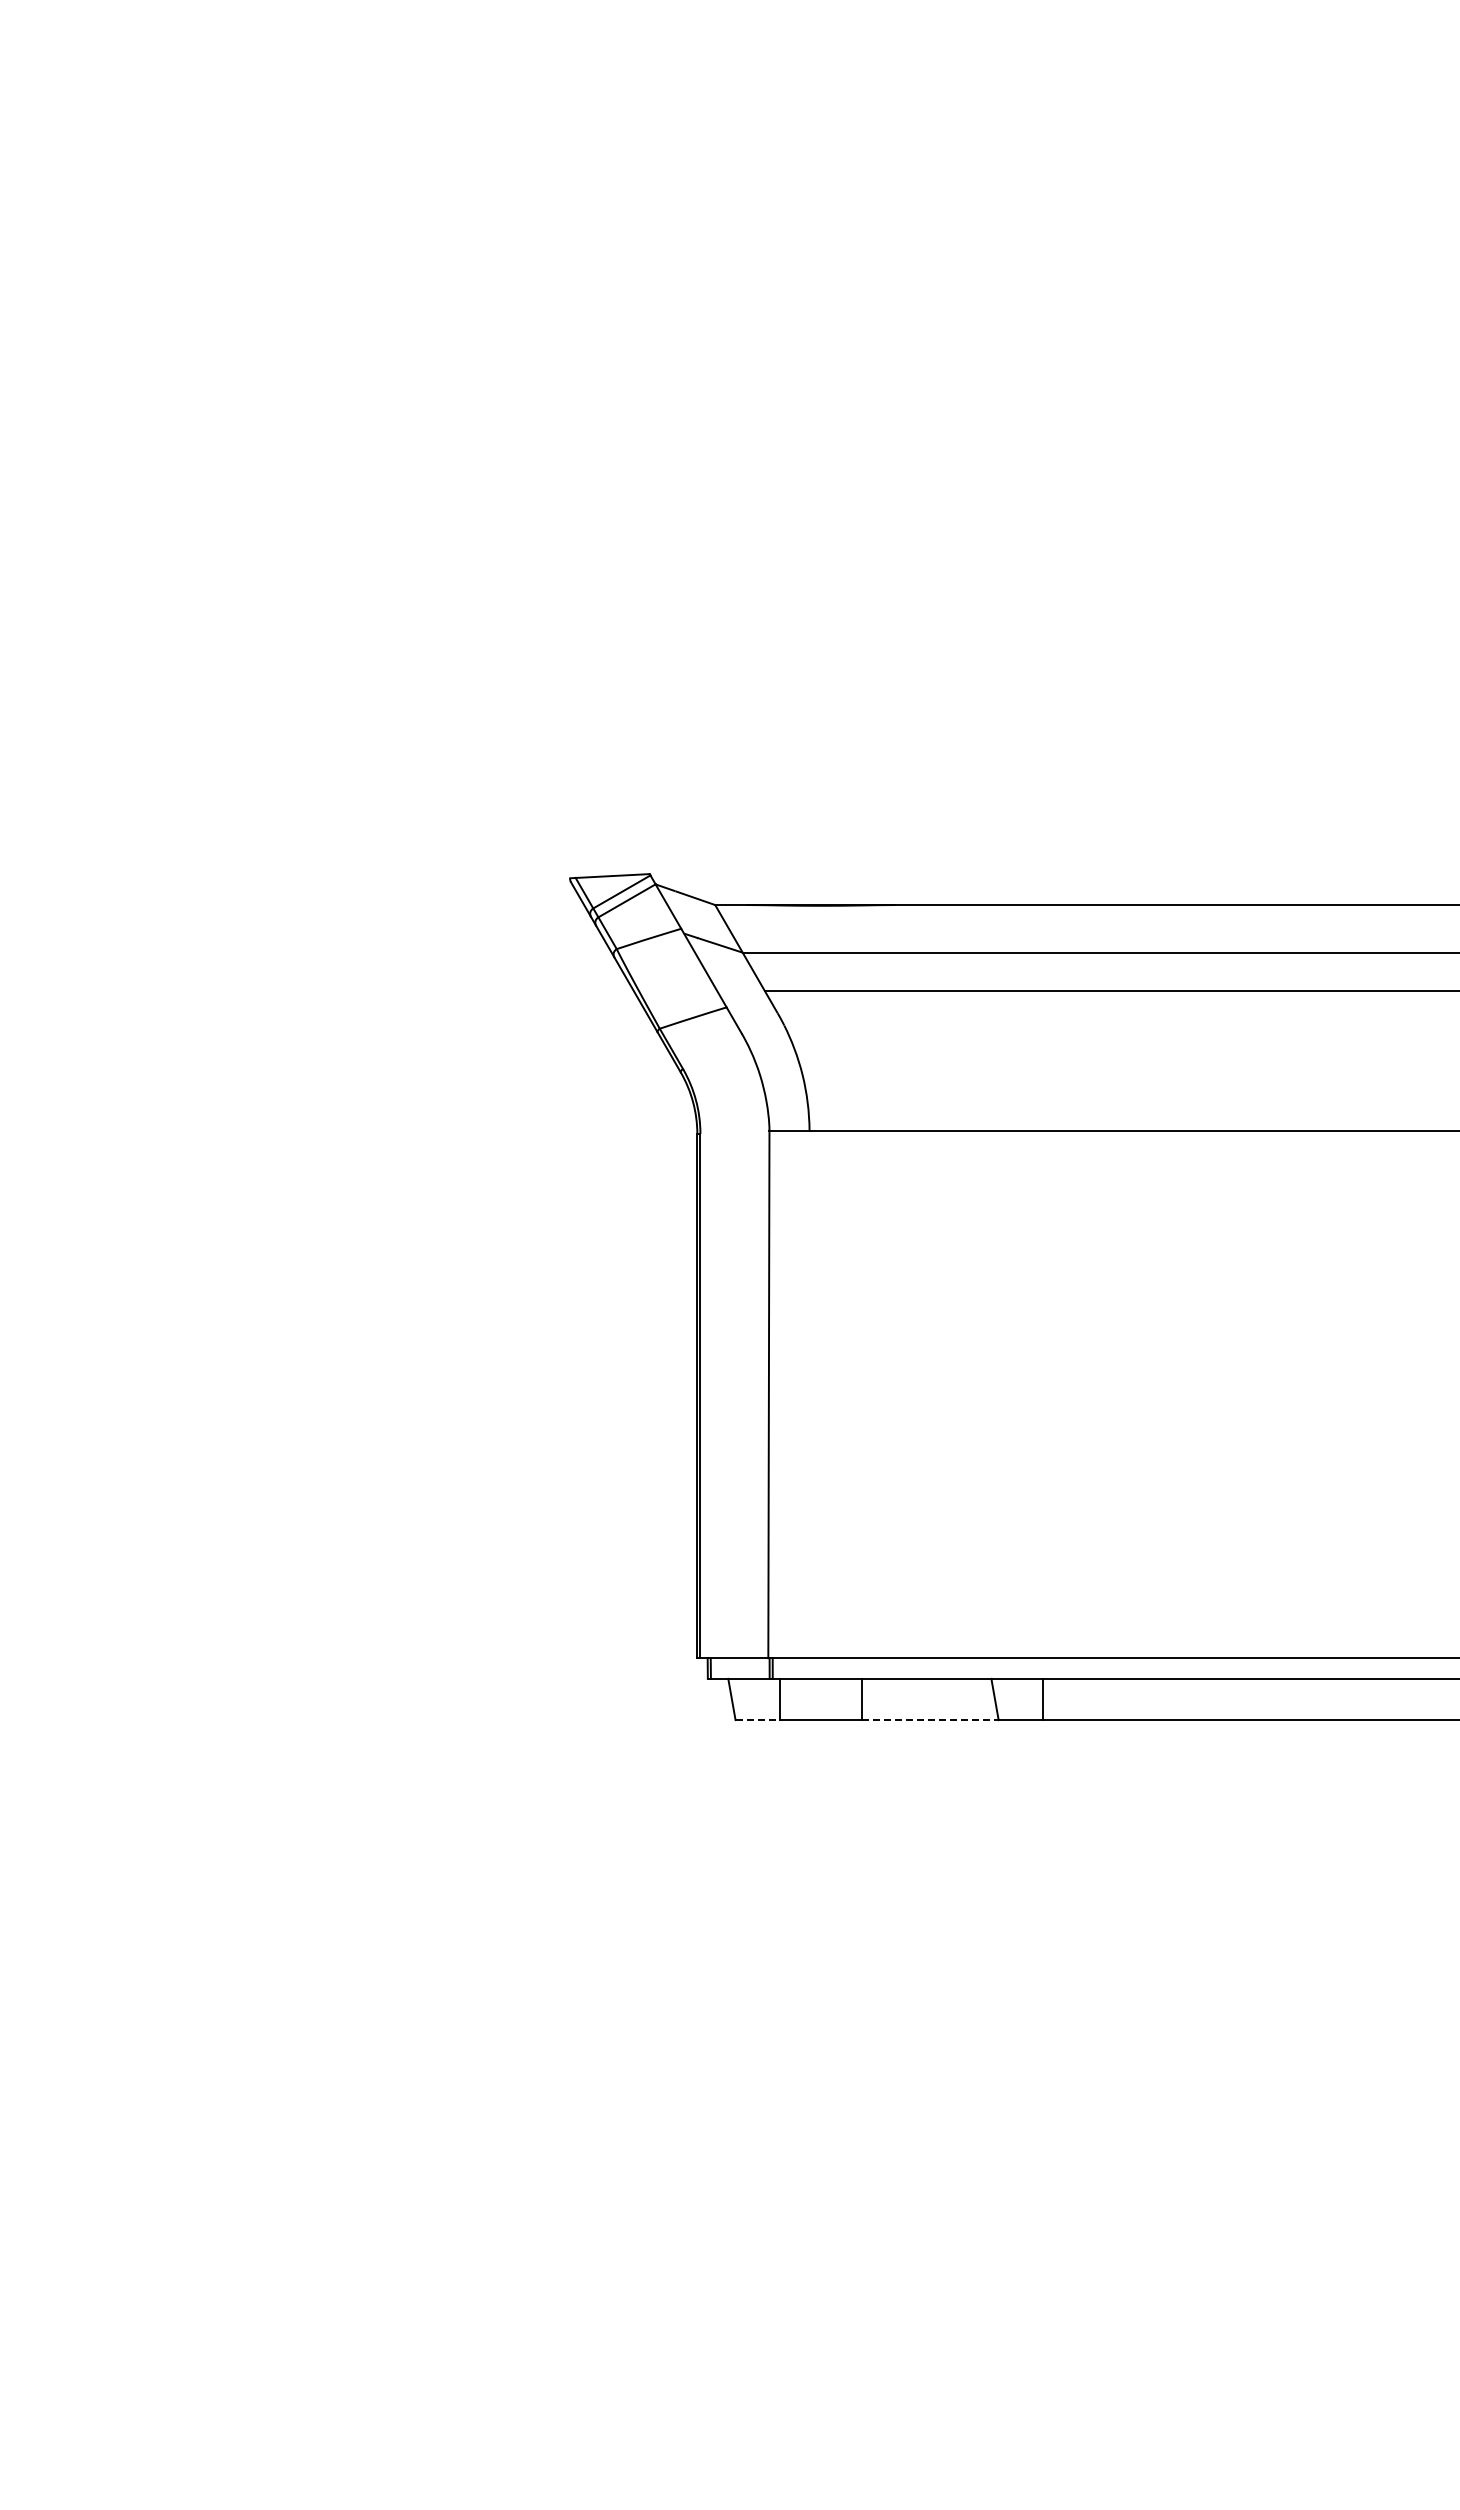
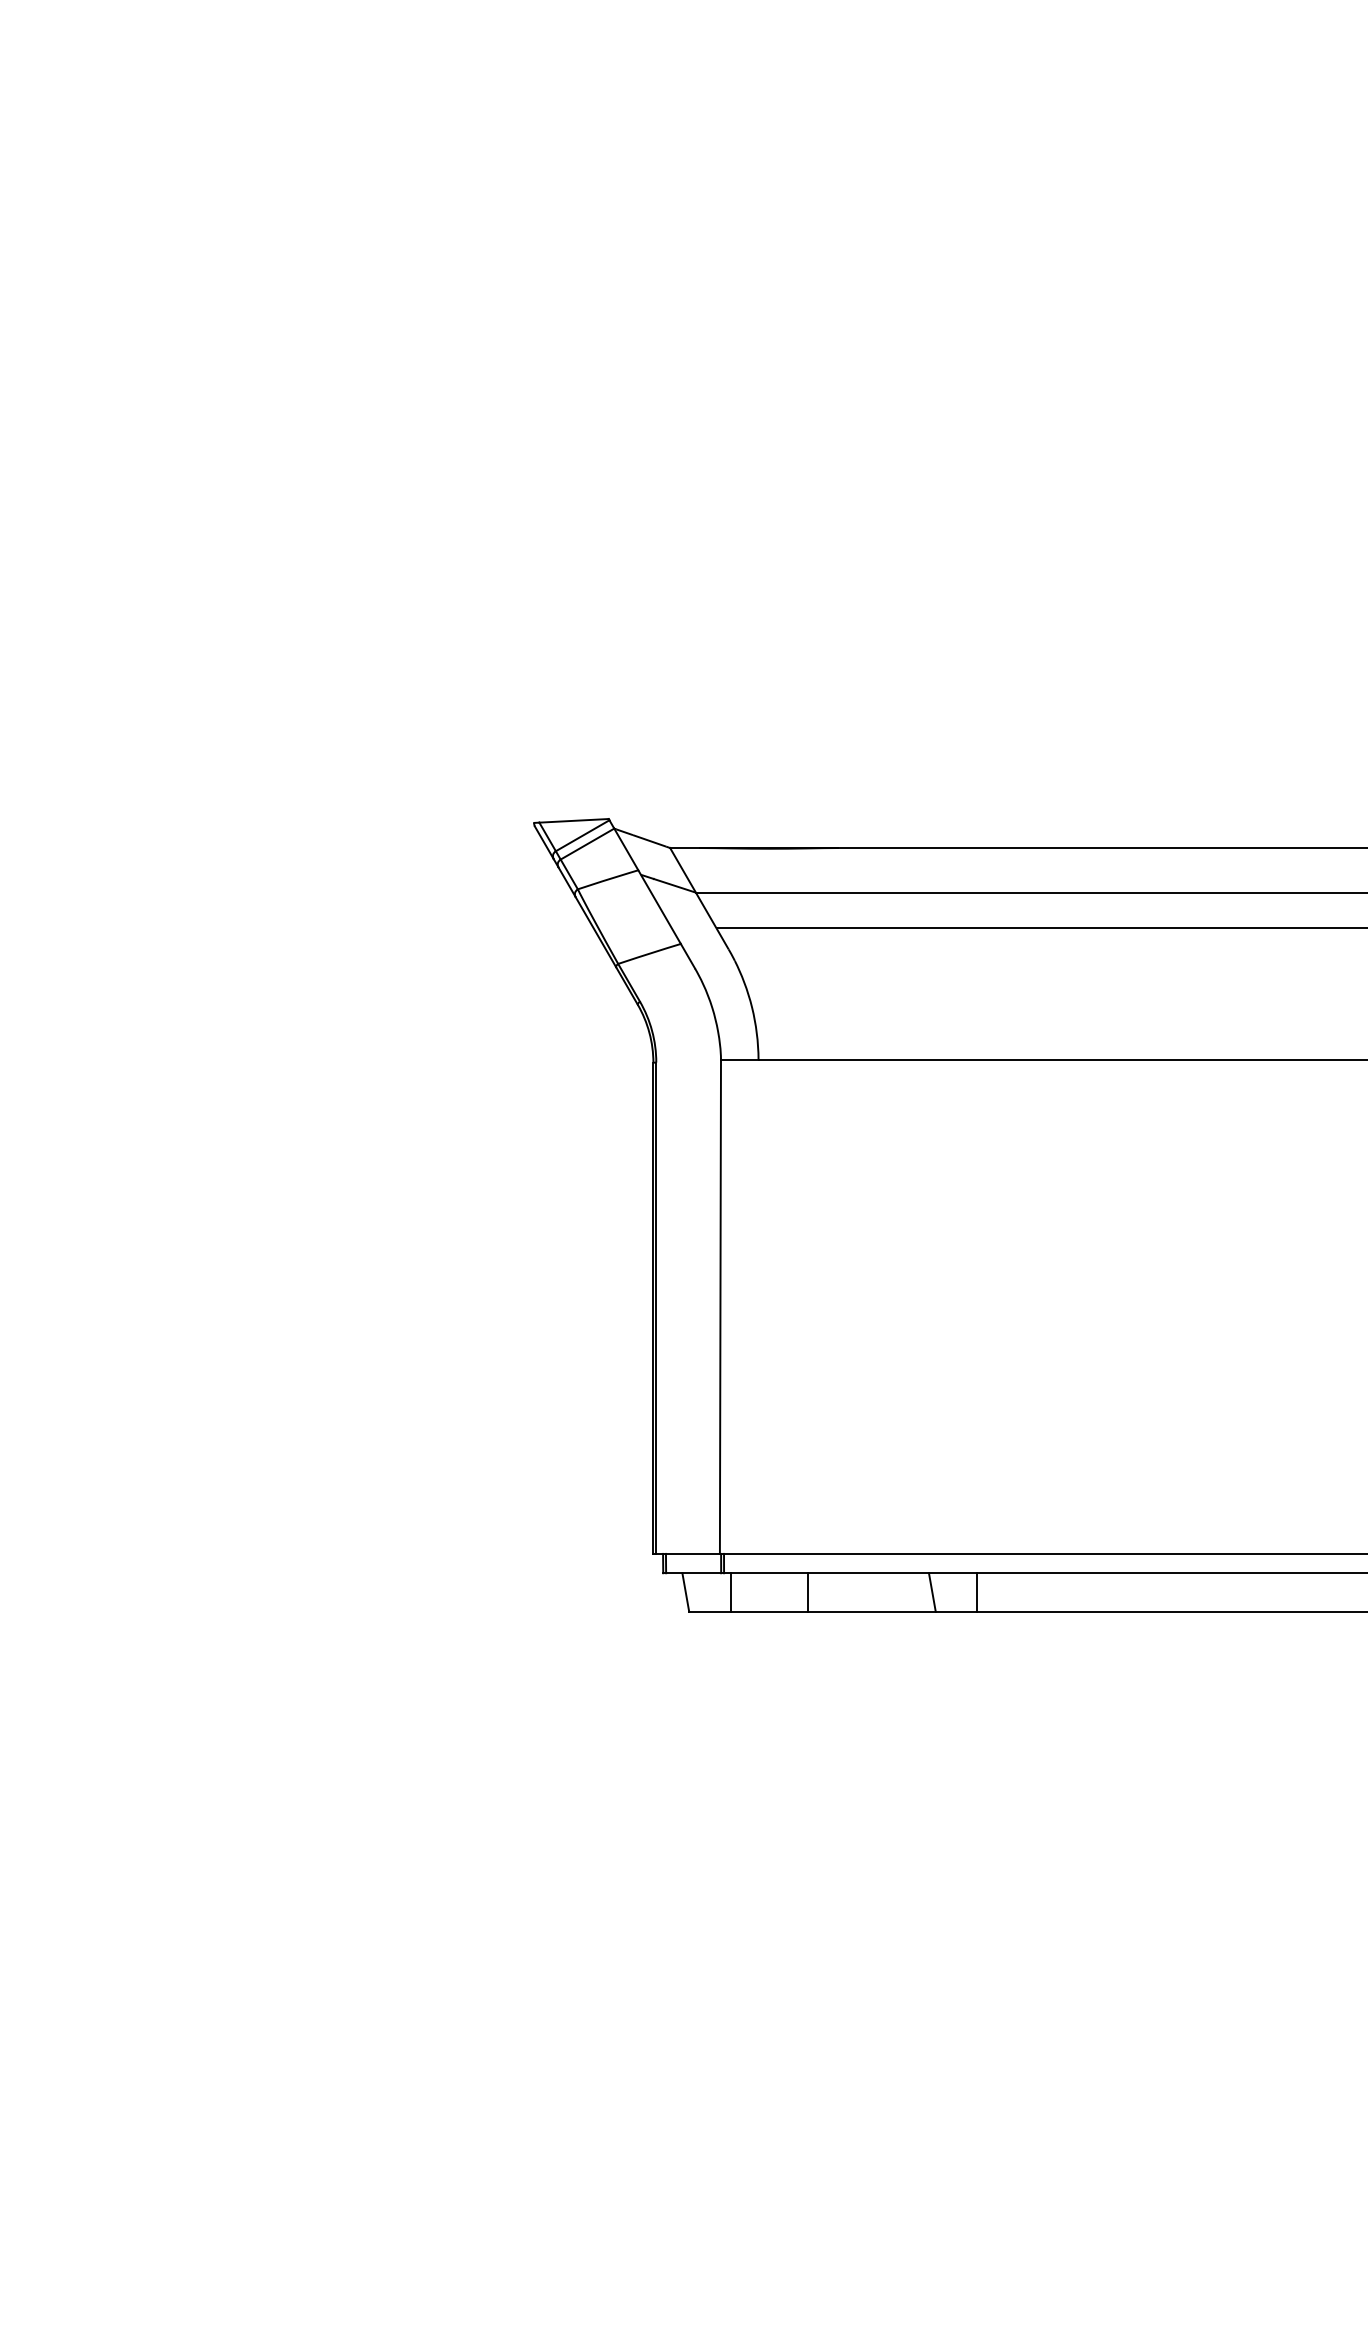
line: (758, 1720) -> (710, 1612), dashed -> solid
line: (931, 1720) -> (872, 1612), dashed -> solid

